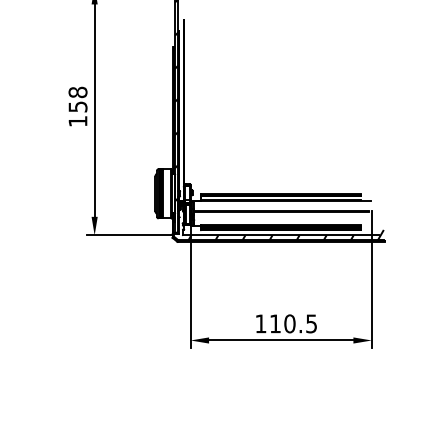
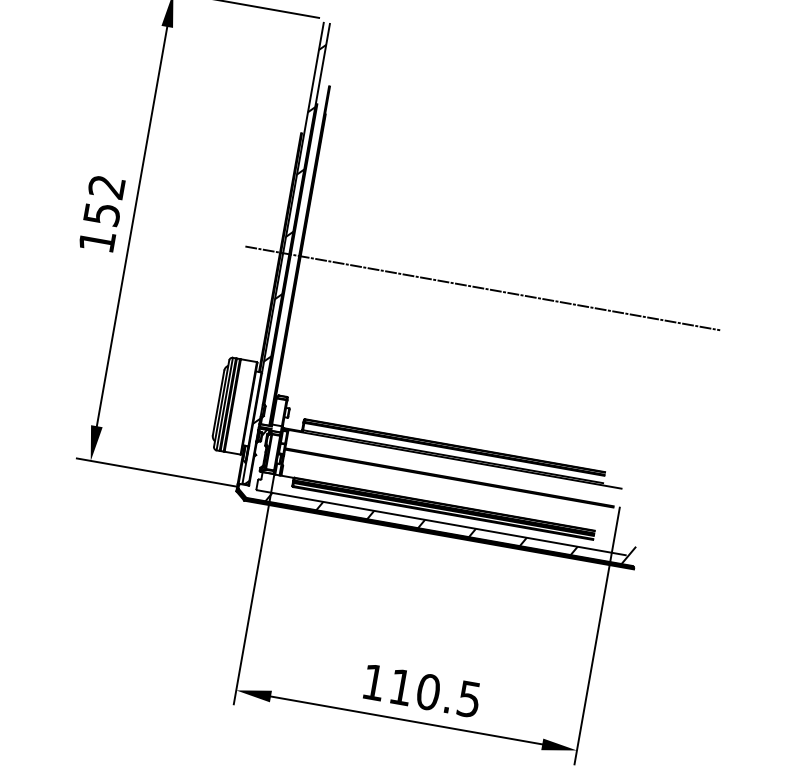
text: (77, 92) -> (105, 186), 158 -> 152
line: (280, 110) -> (481, 287), added

